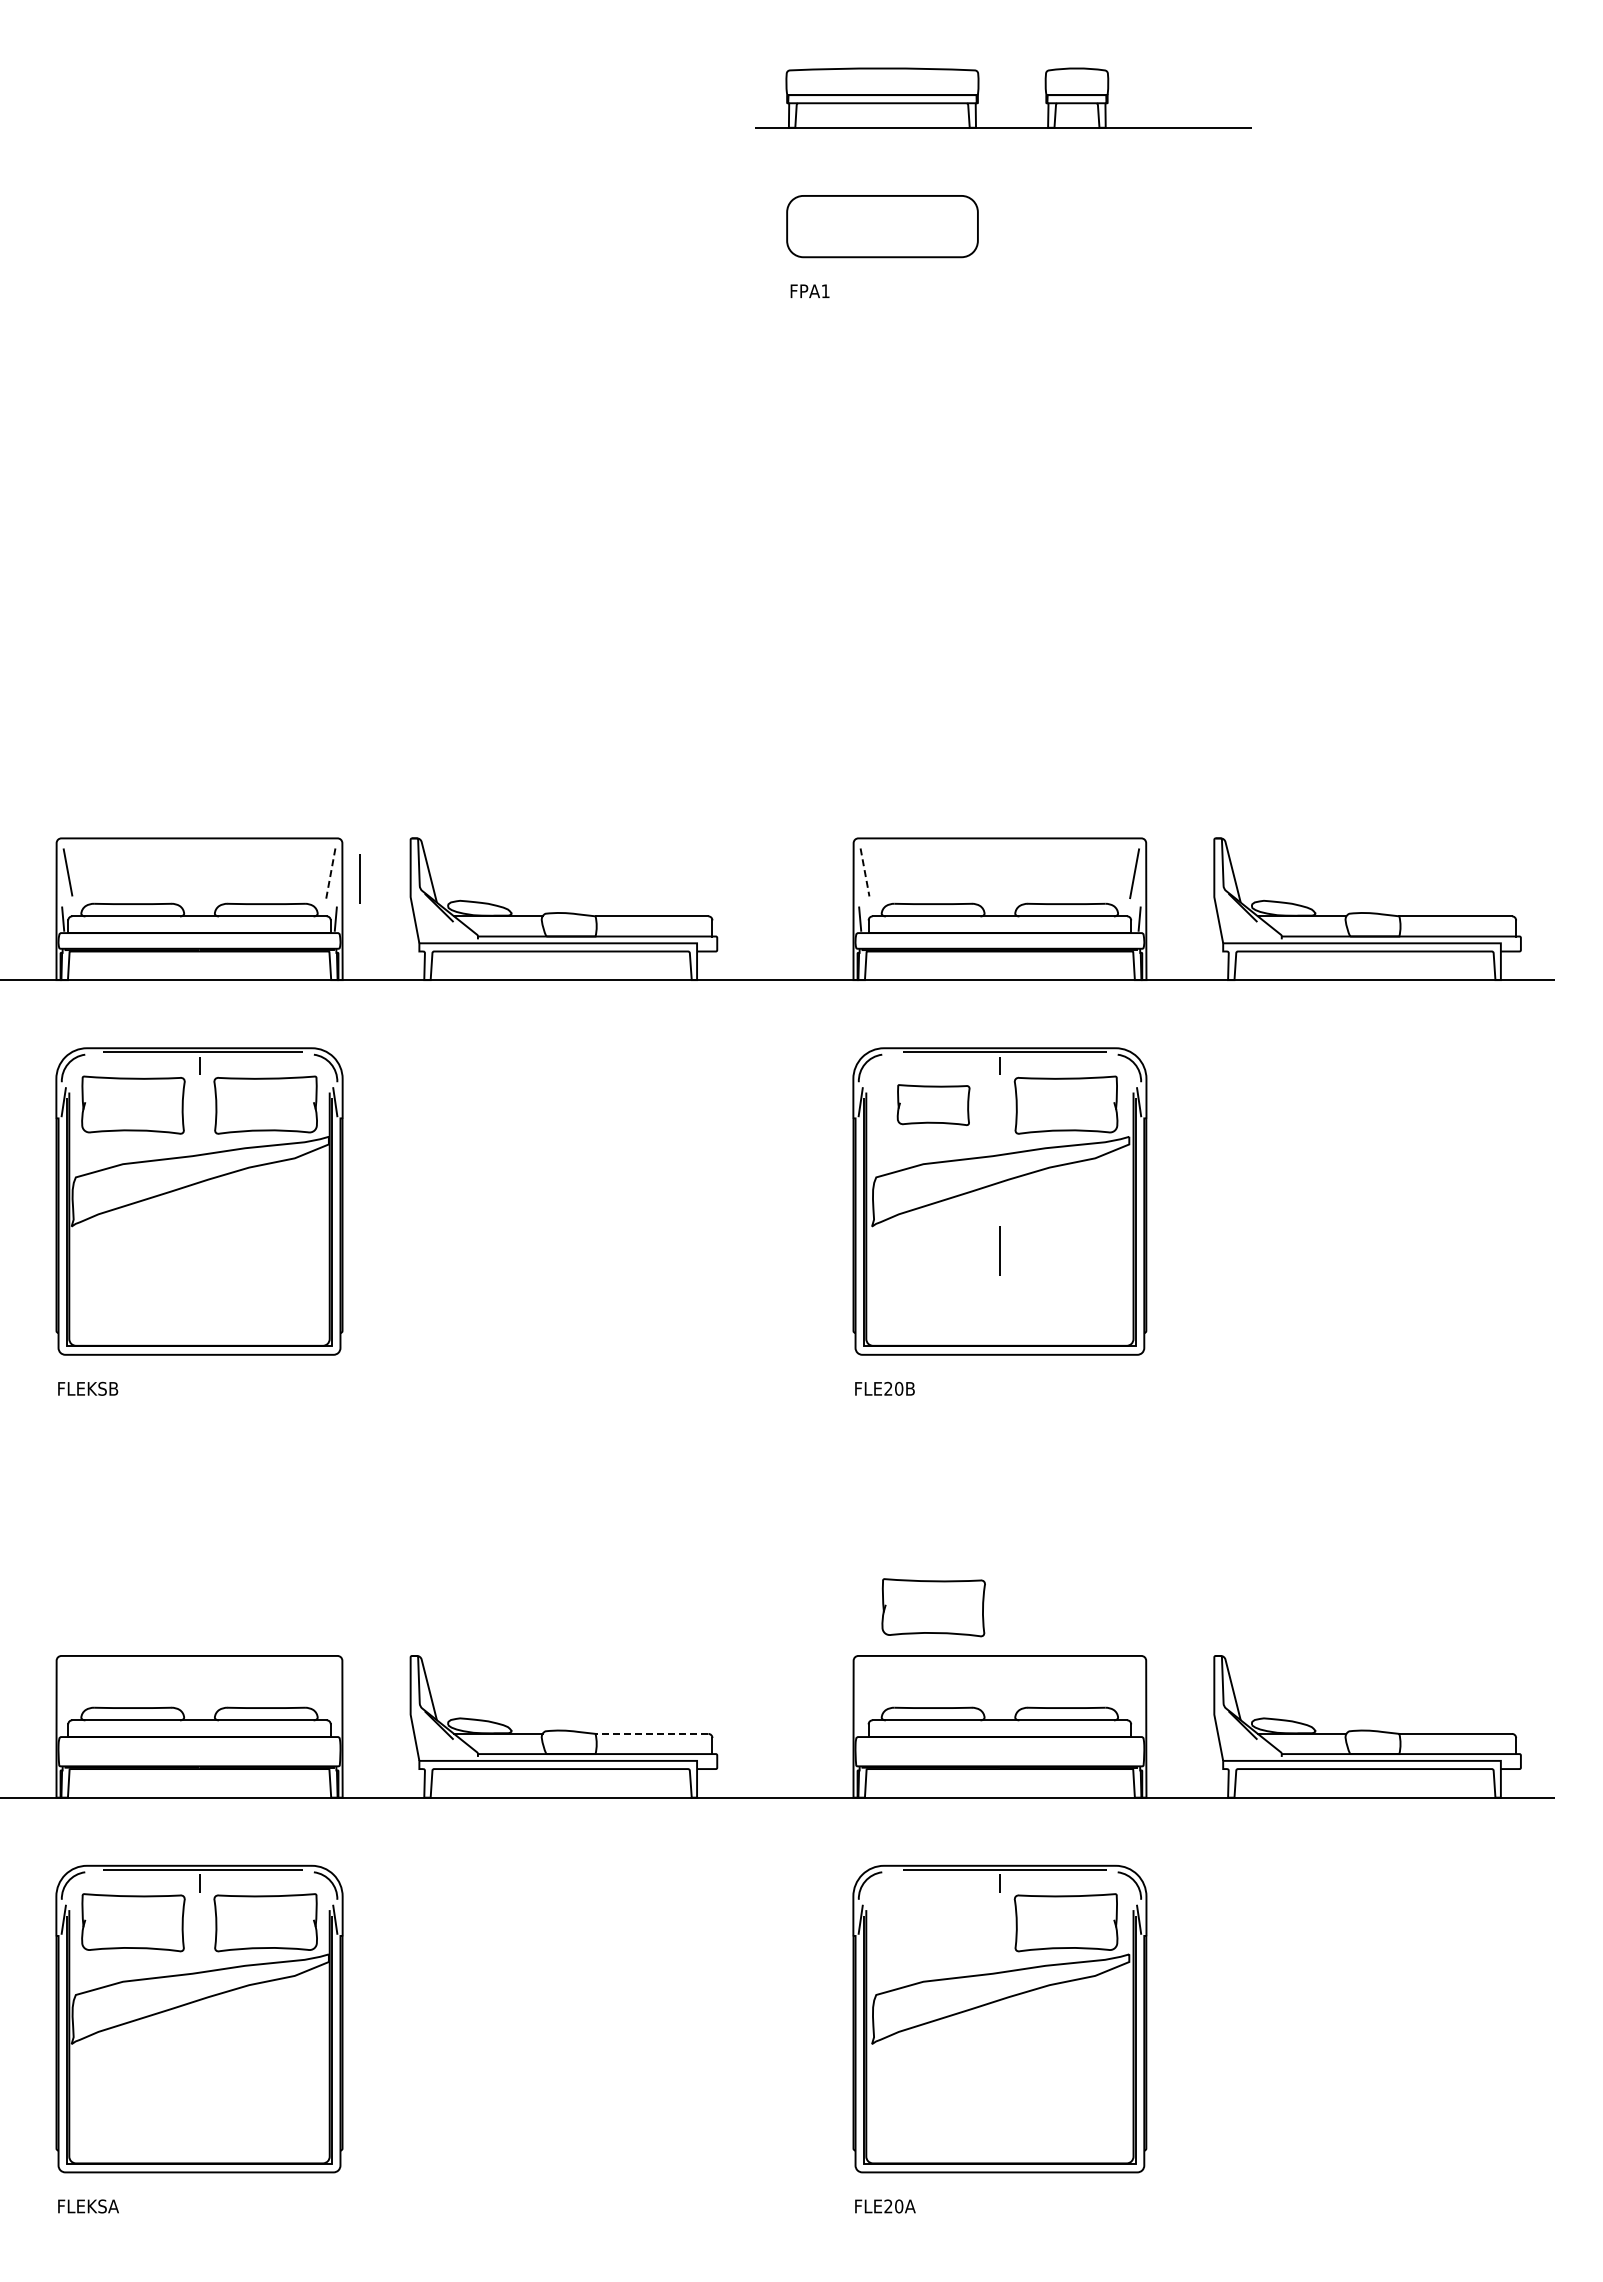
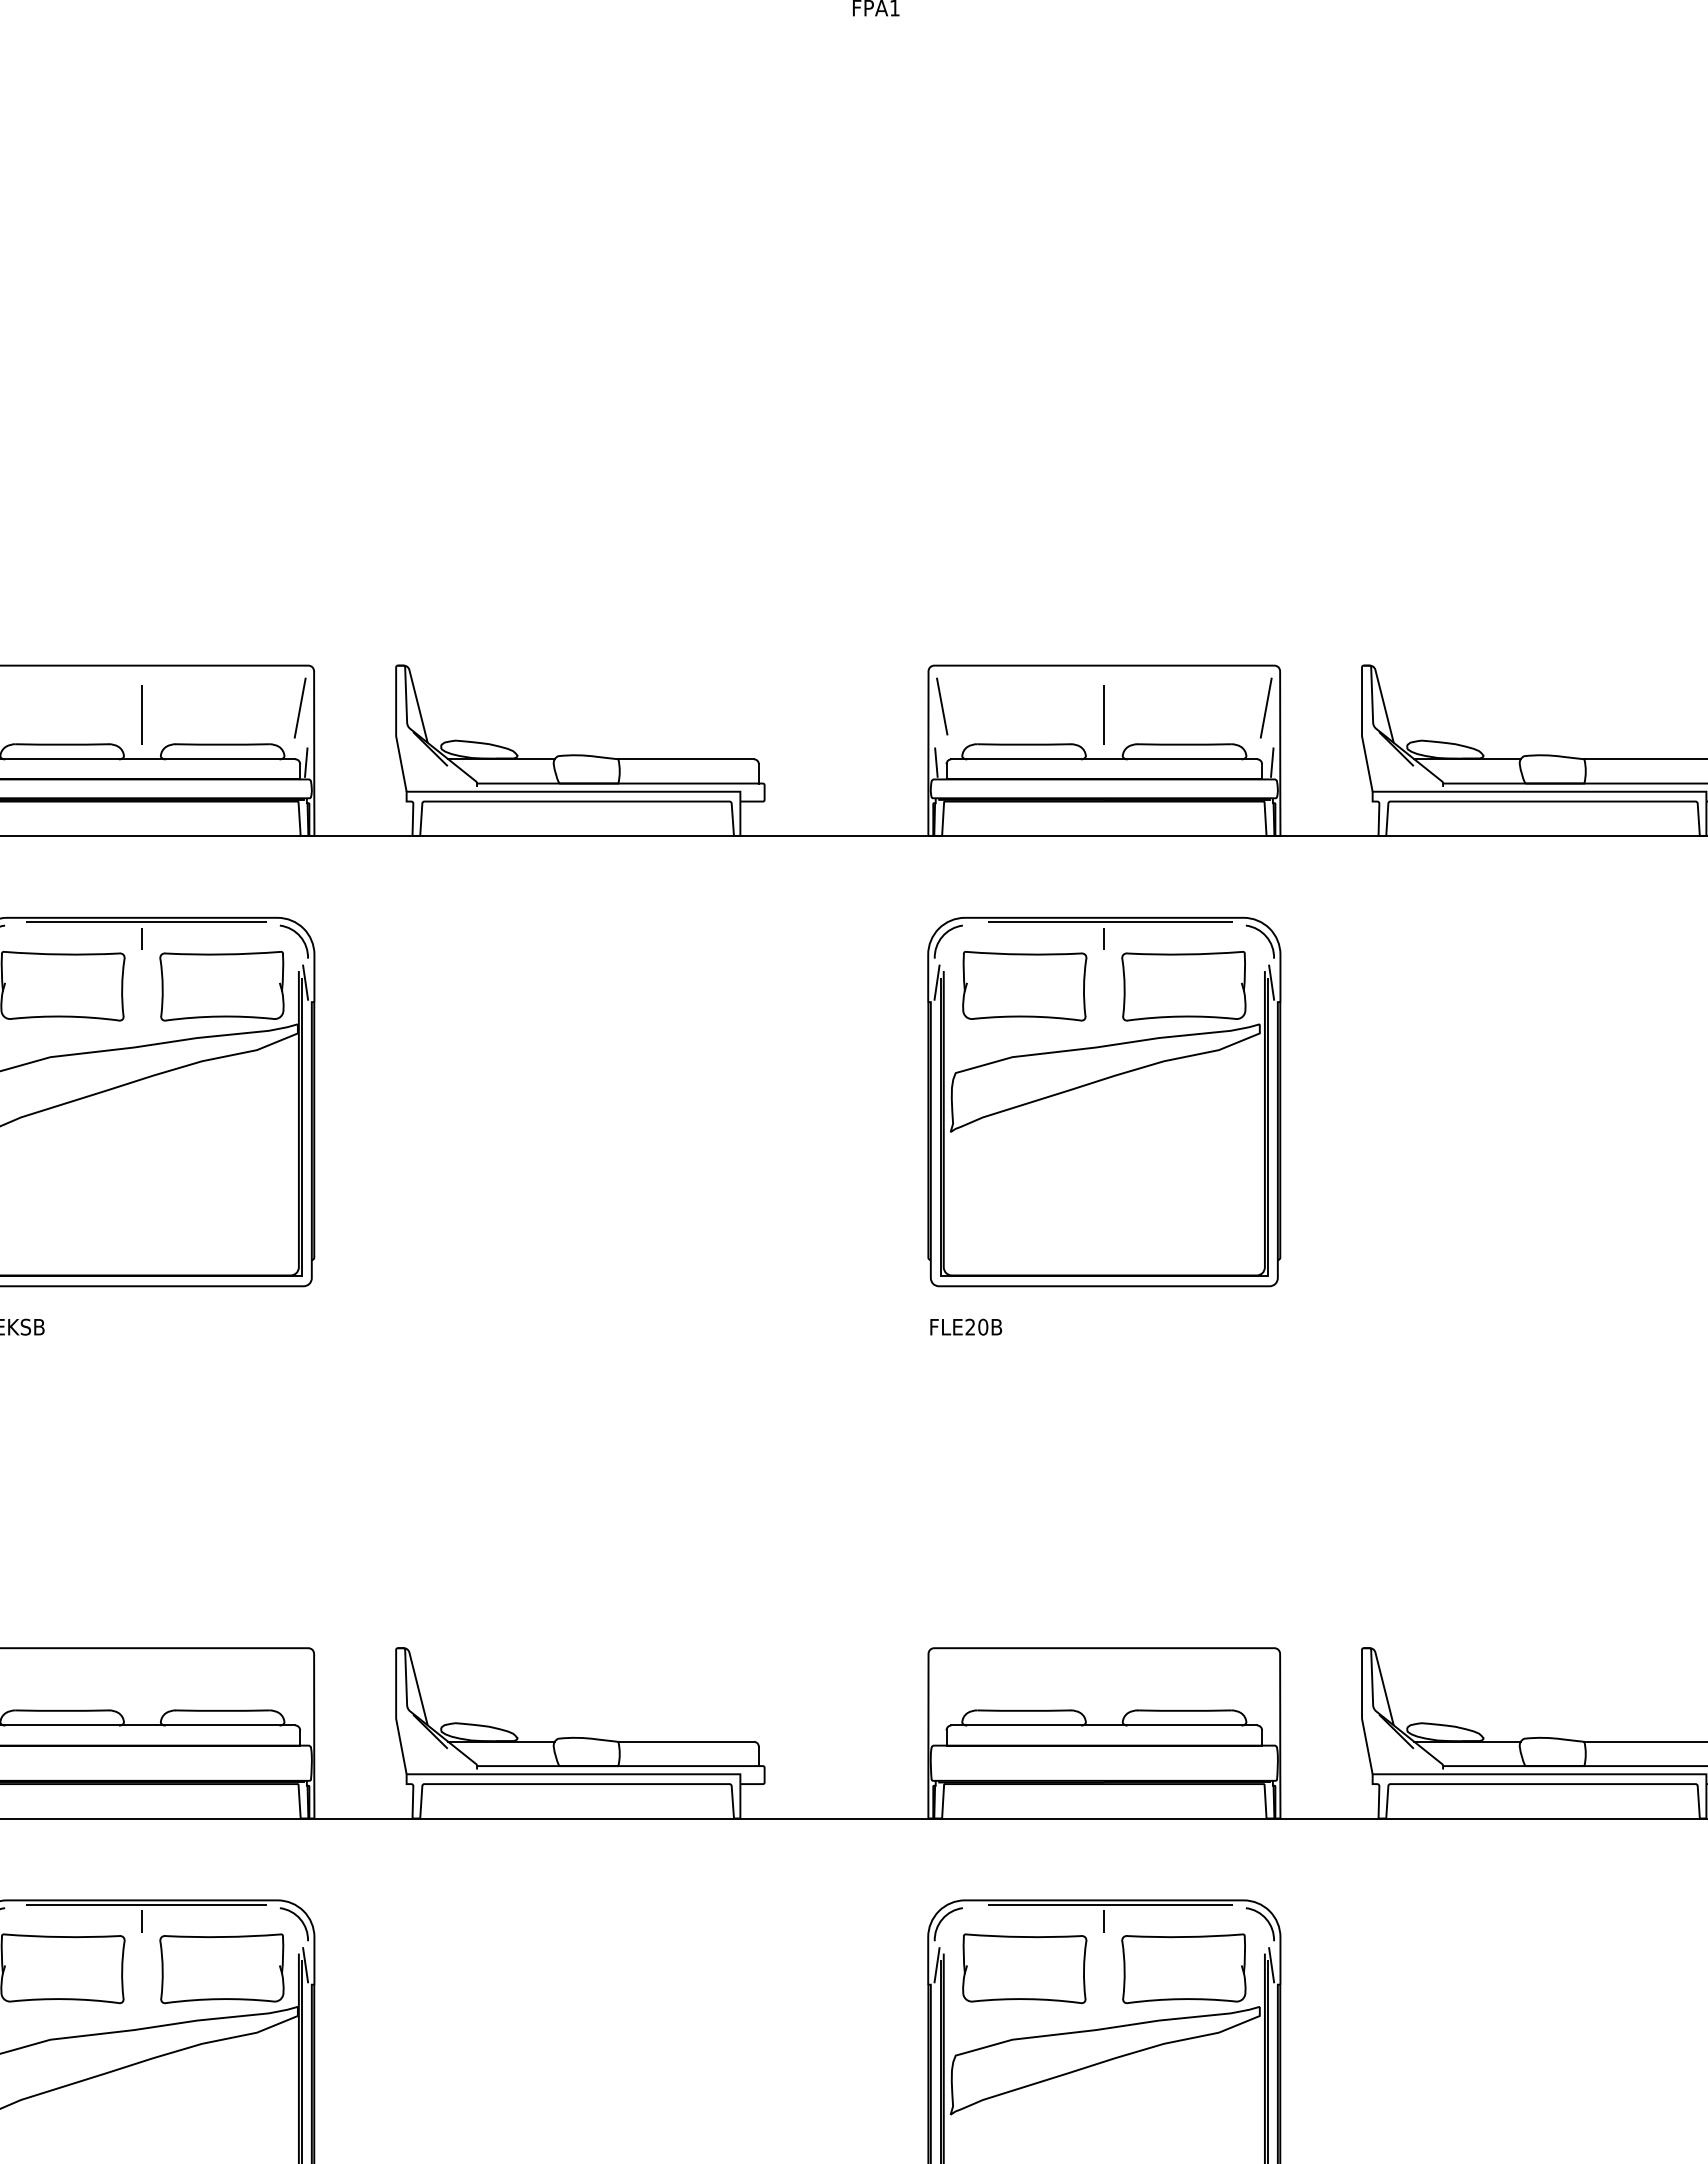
line: (865, 872) -> (942, 706), dashed -> solid
line: (330, 873) -> (299, 707), dashed -> solid
line: (359, 878) -> (142, 715), moved
part: (933, 1104) -> (1024, 985), size x1.43
line: (999, 1250) -> (1103, 715), moved
part: (933, 1607) -> (1024, 1968), moved
line: (651, 1733) -> (685, 1741), dashed -> solid

